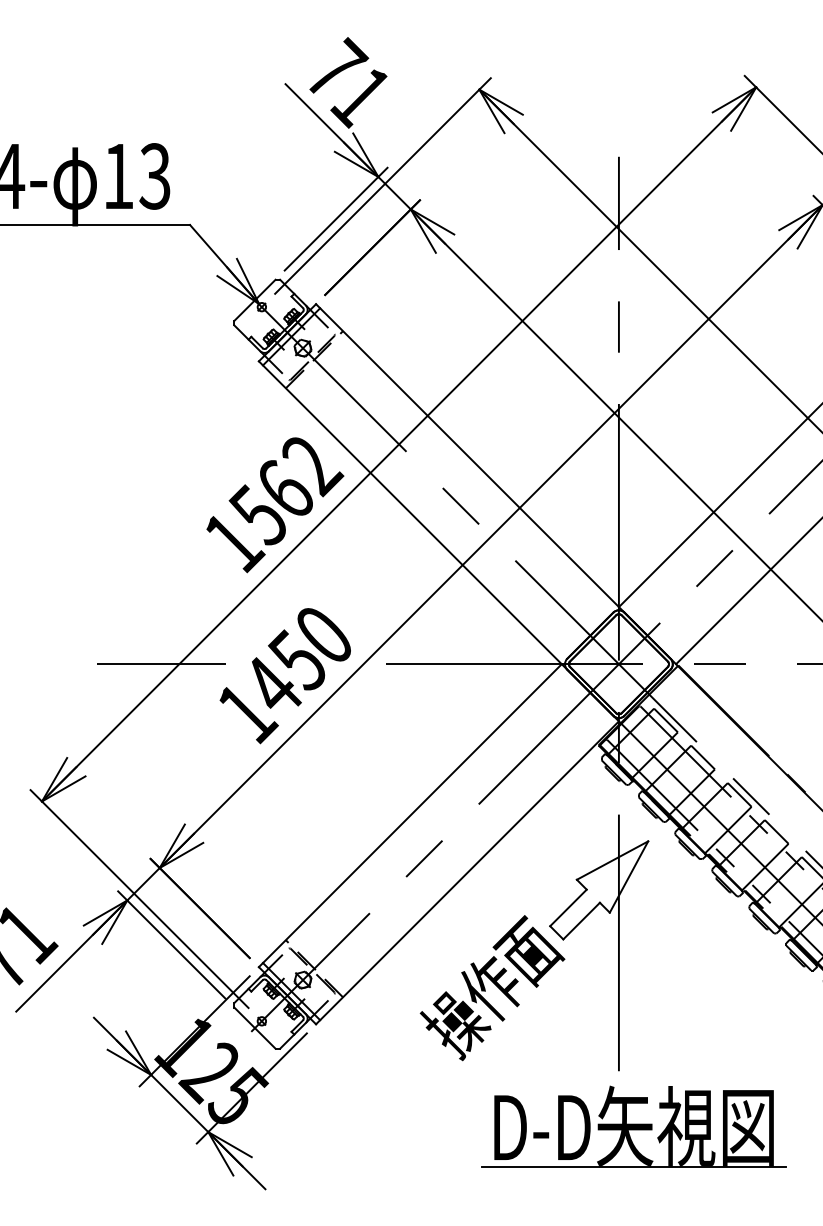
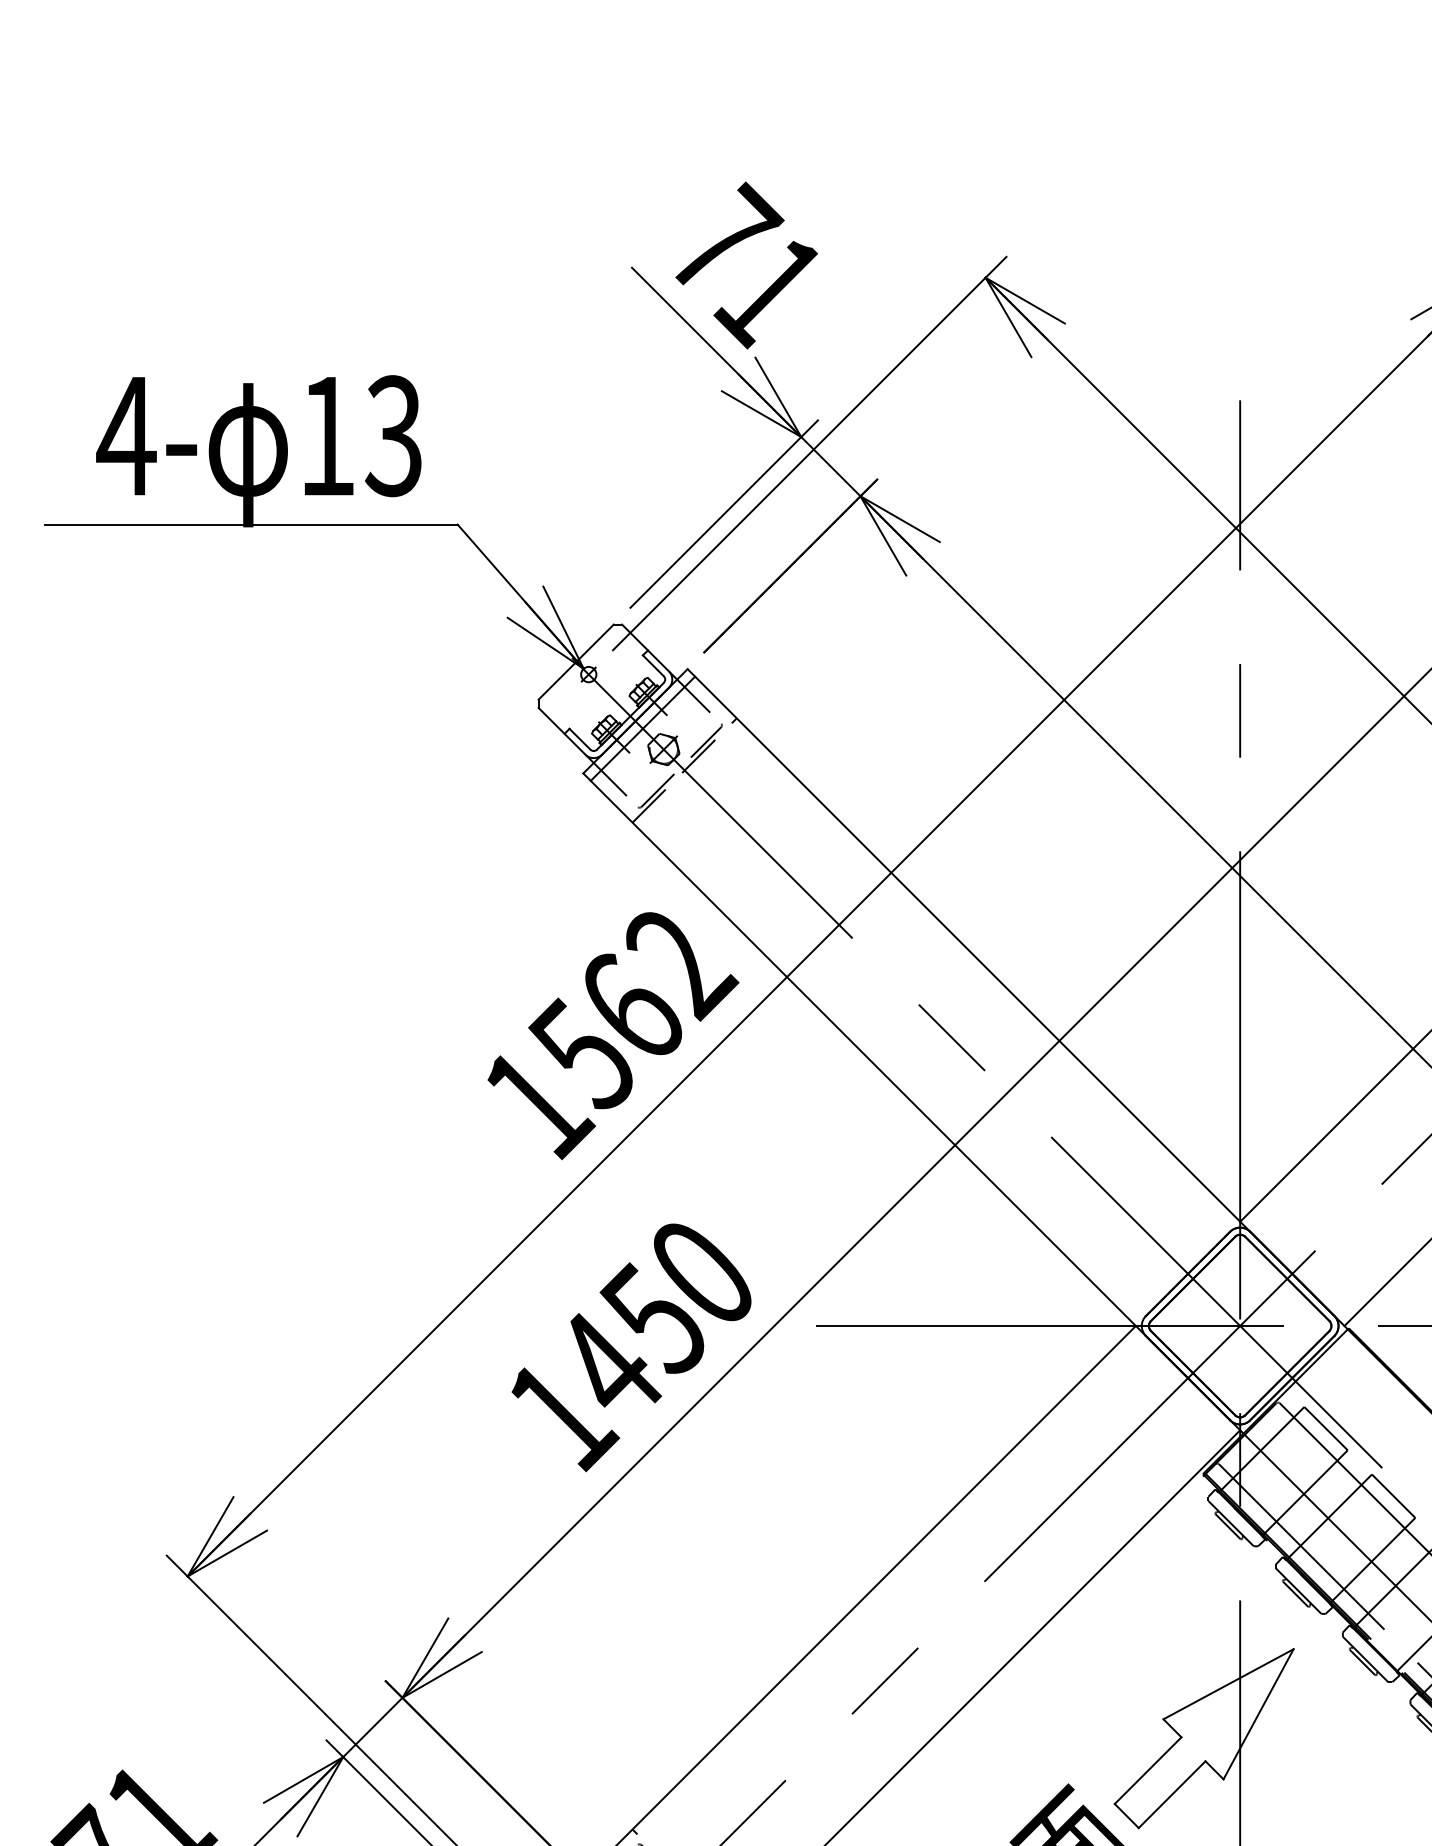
line: (161, 664) -> (405, 1326), removed

